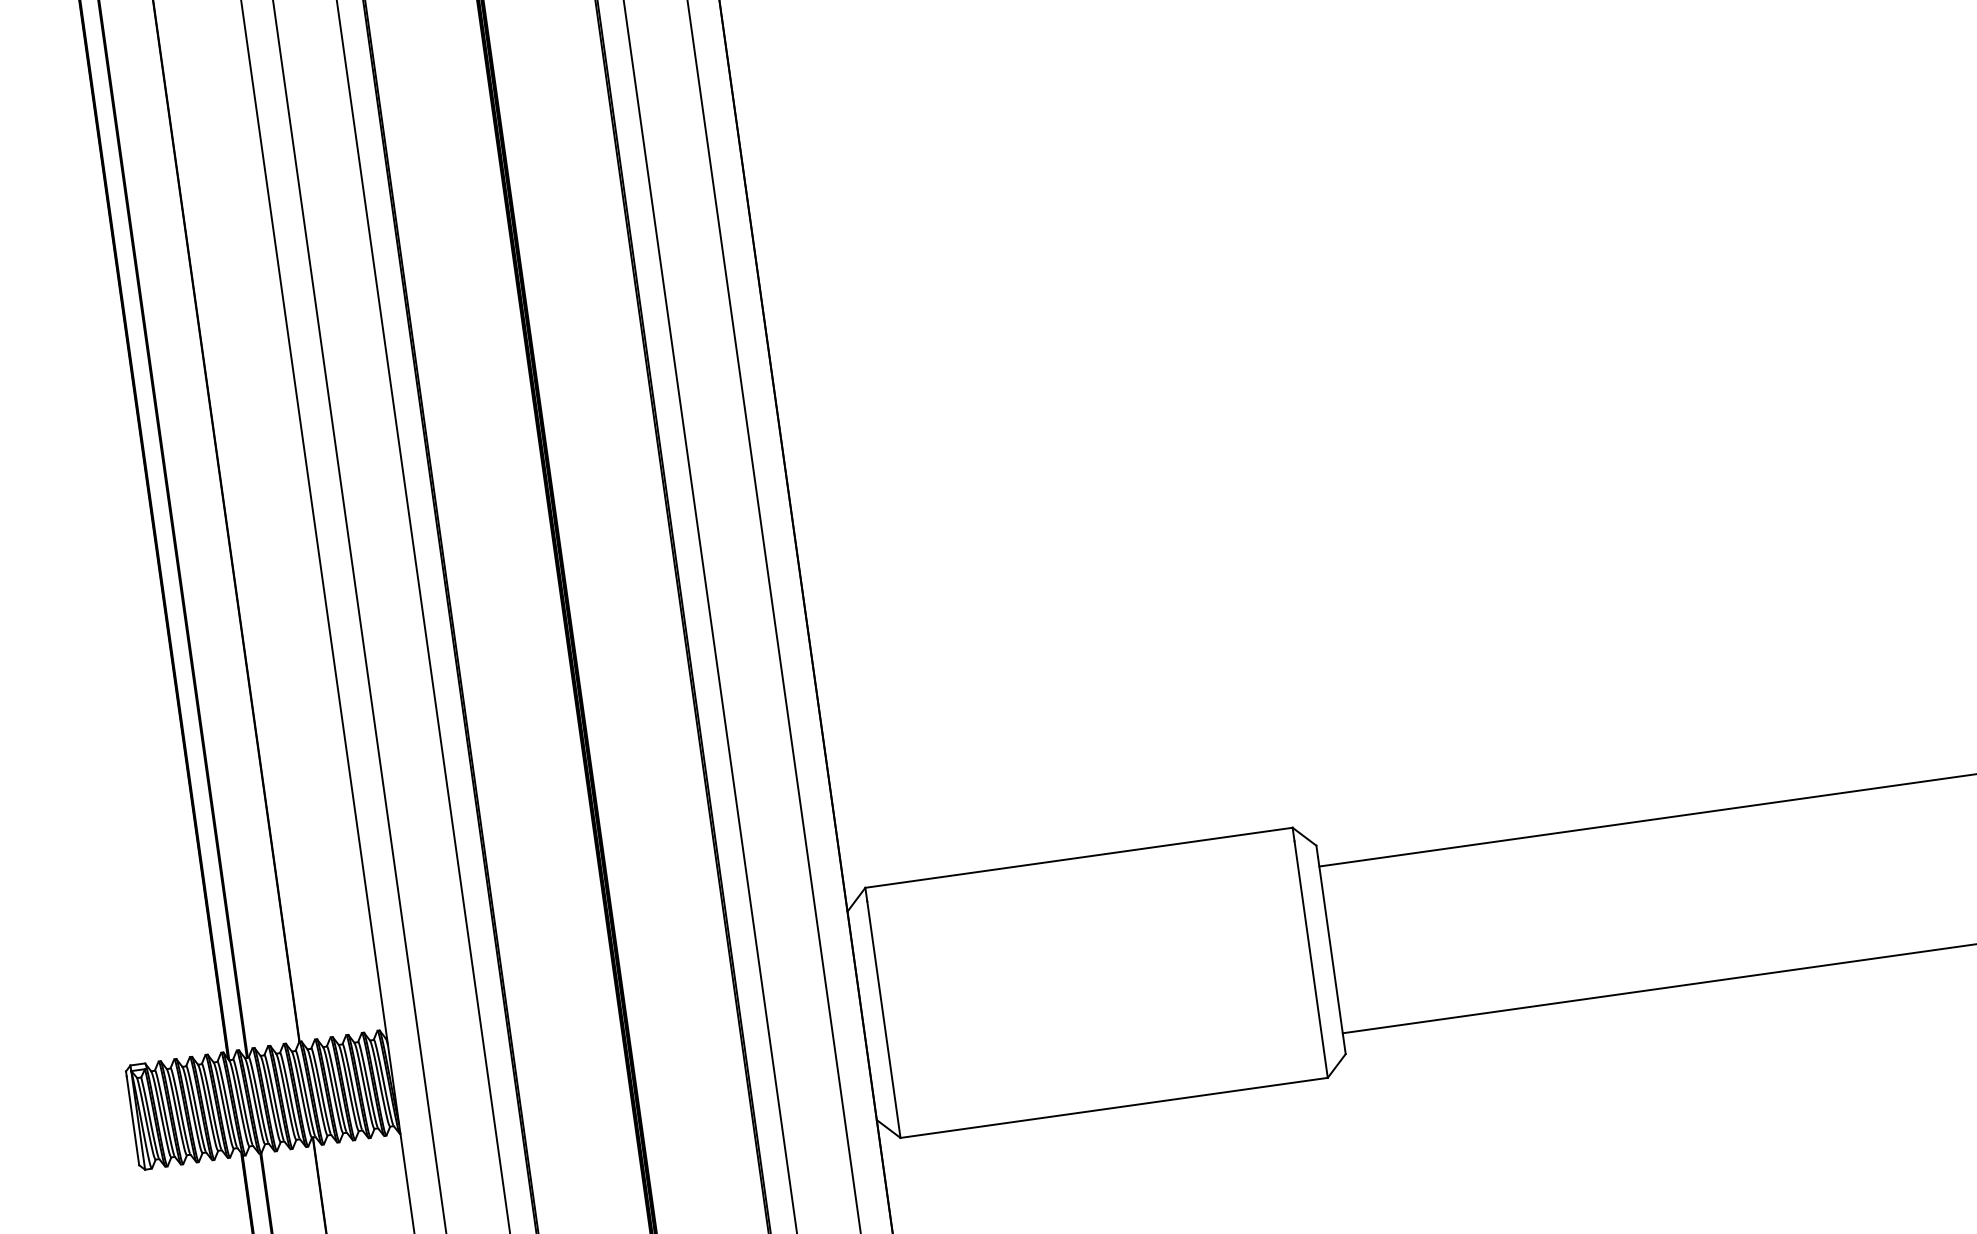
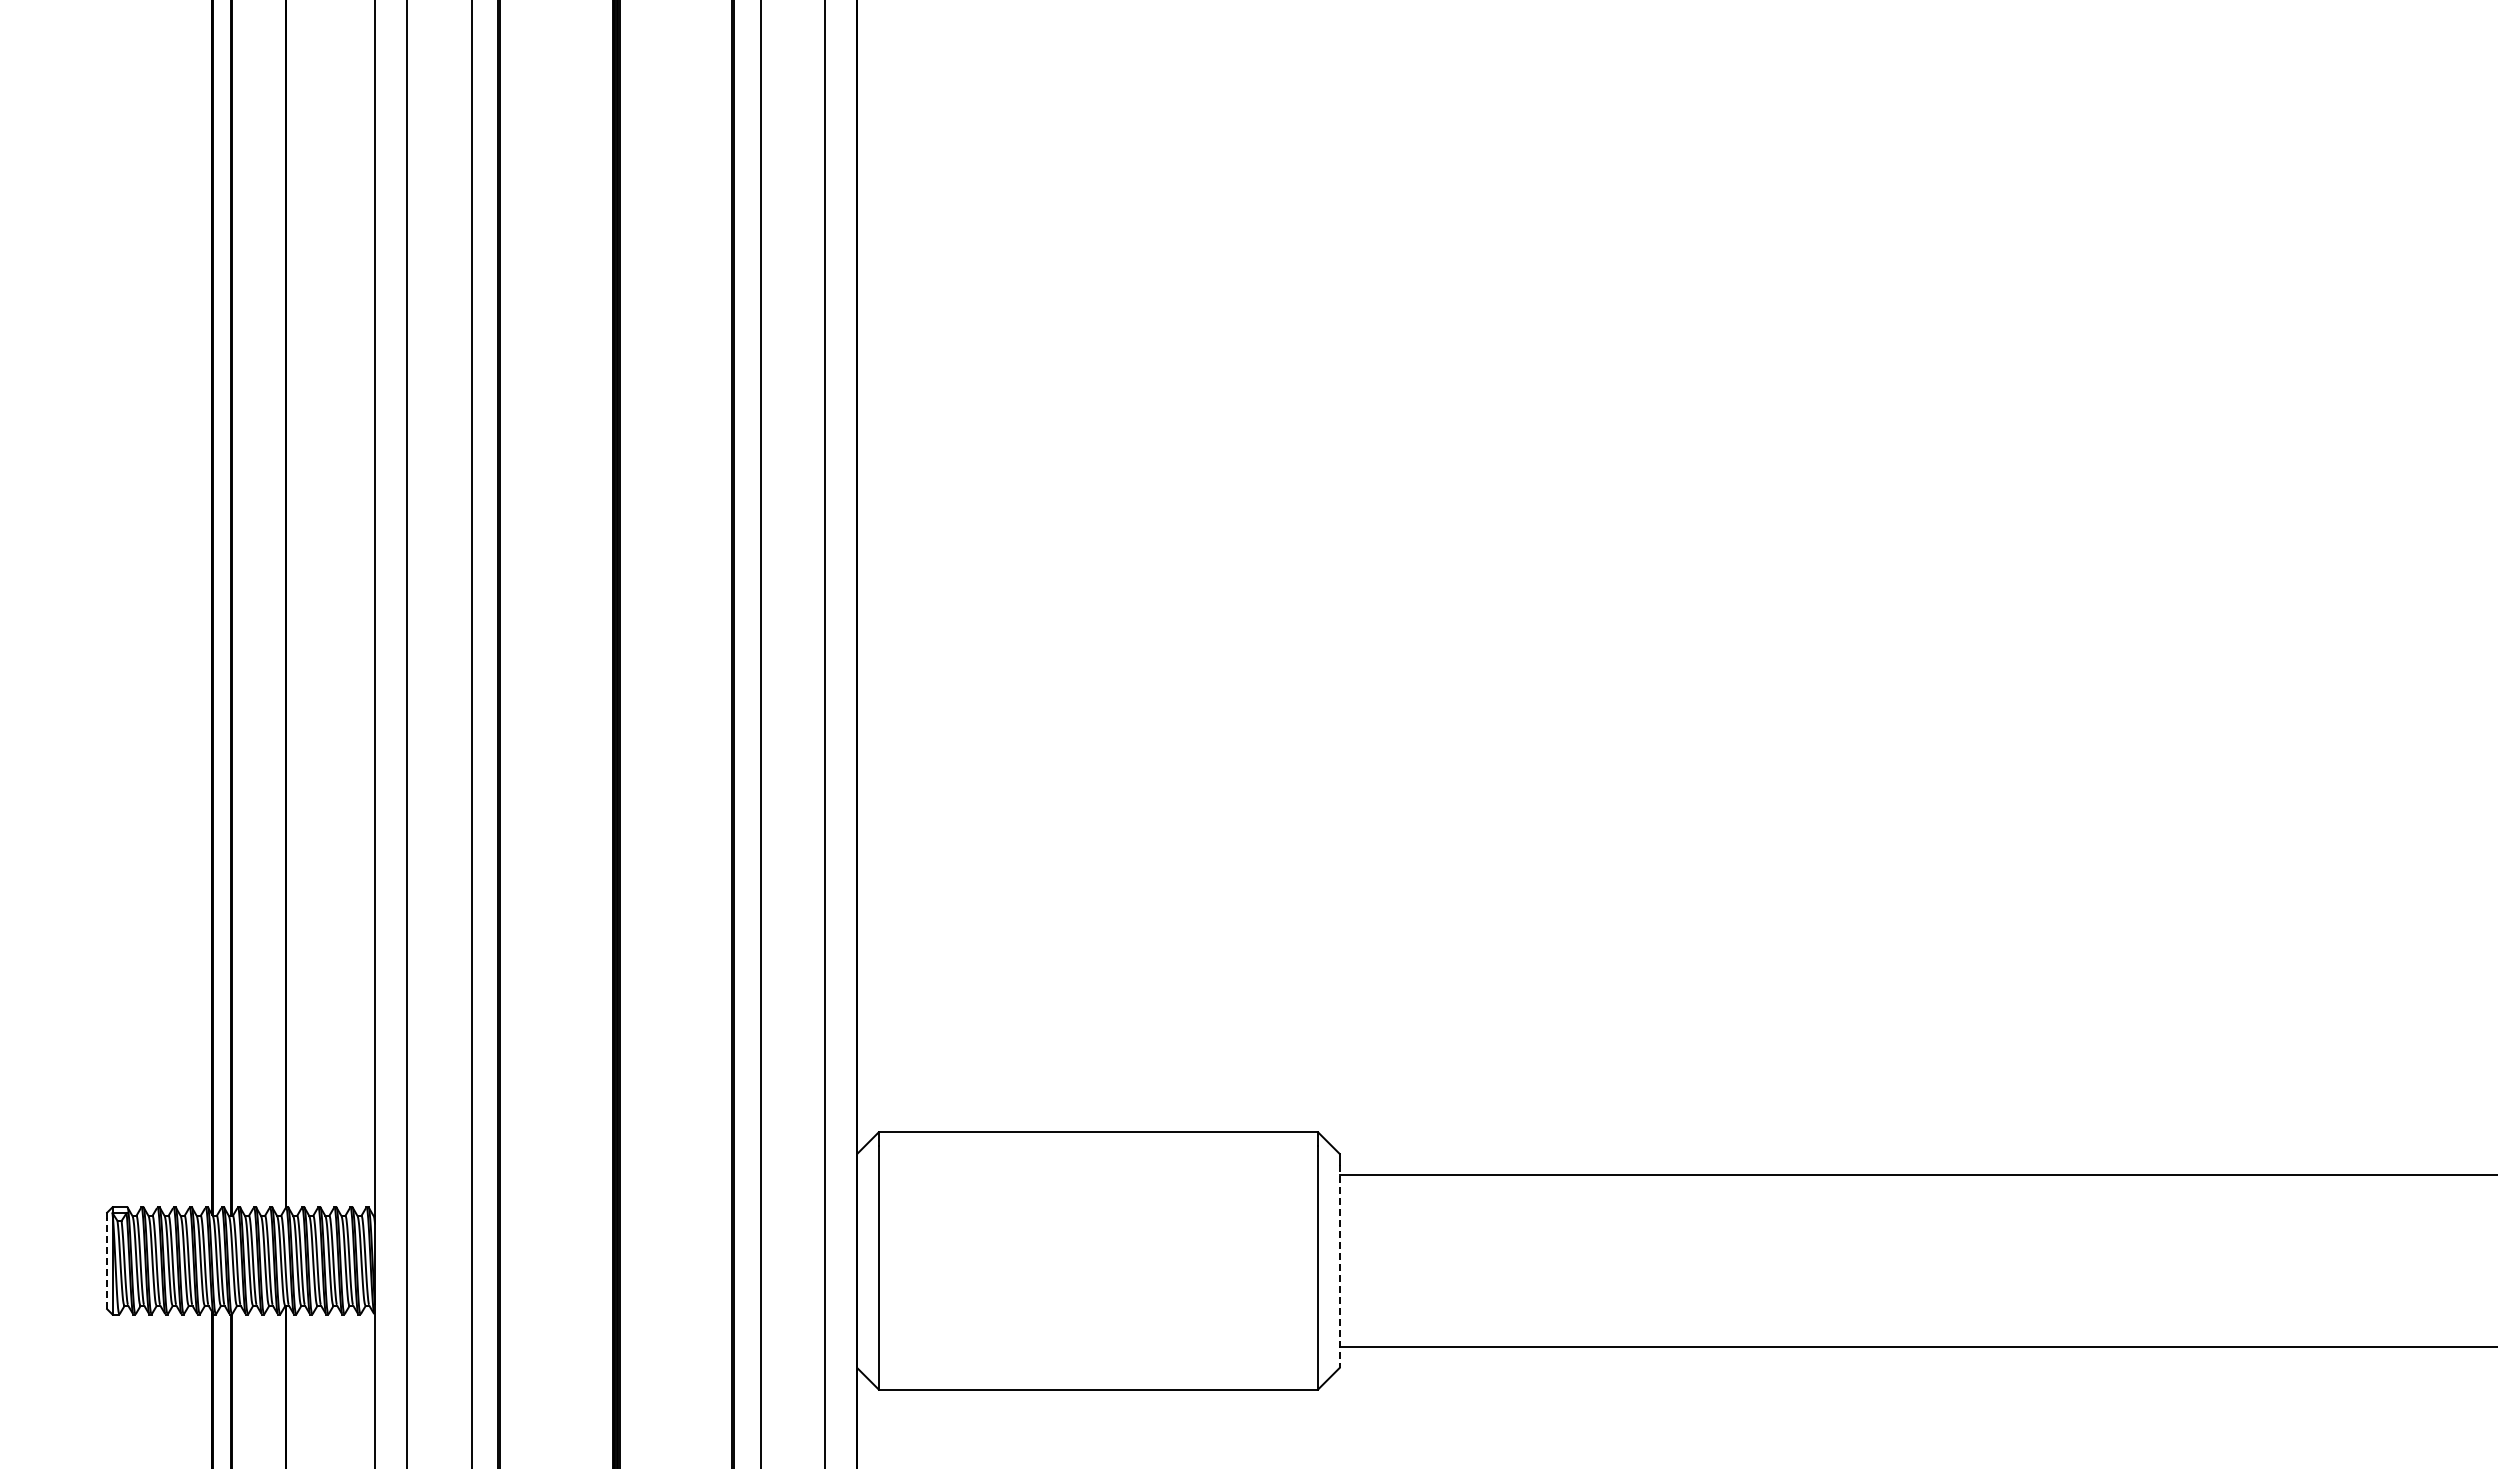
line: (1331, 956) -> (1339, 1267), solid -> dashed
line: (133, 1120) -> (107, 1263), solid -> dashed

